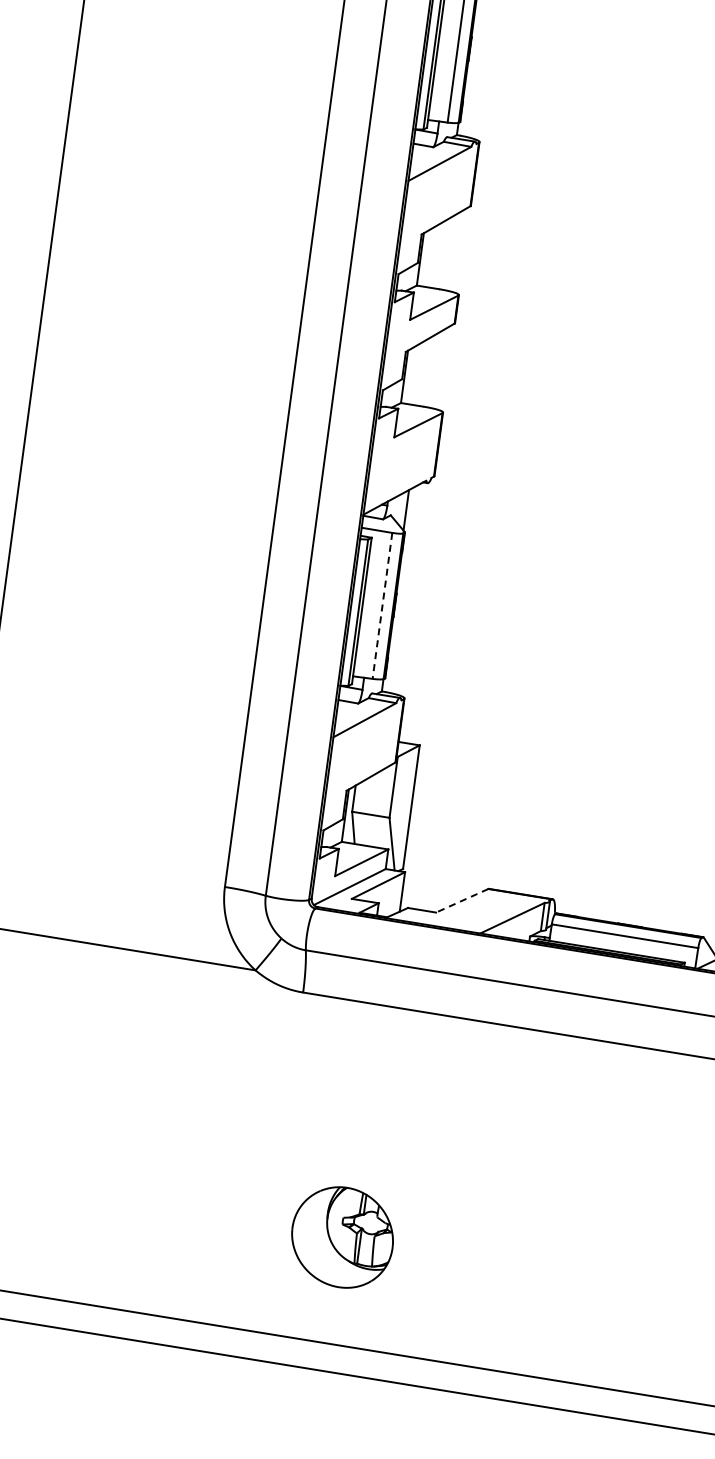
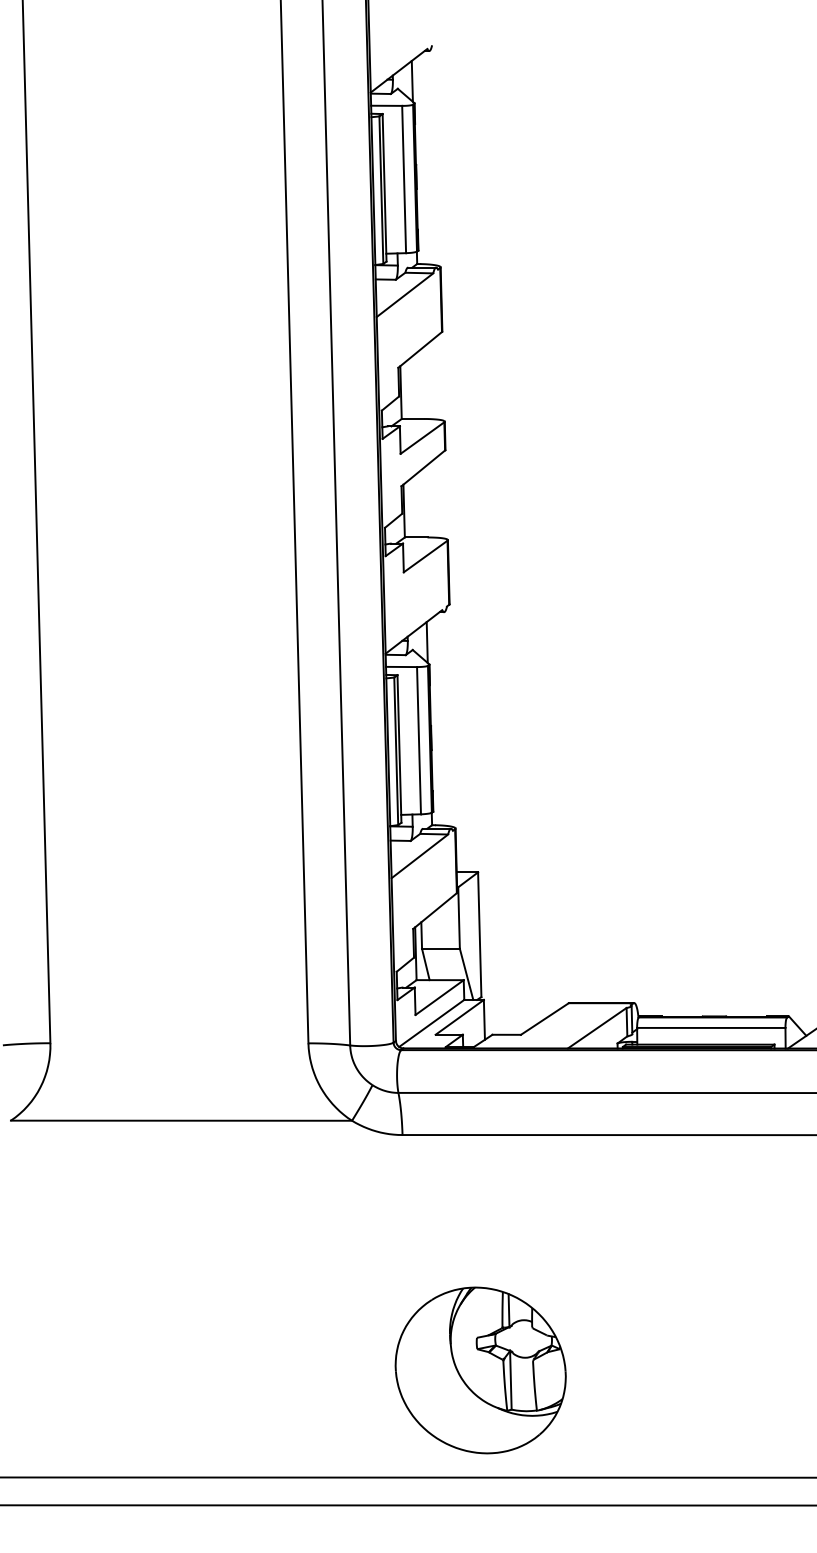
line: (382, 605) -> (419, 740), dashed -> solid
line: (461, 901) -> (544, 1019), dashed -> solid
part: (342, 1237) -> (480, 1370), size x1.67

